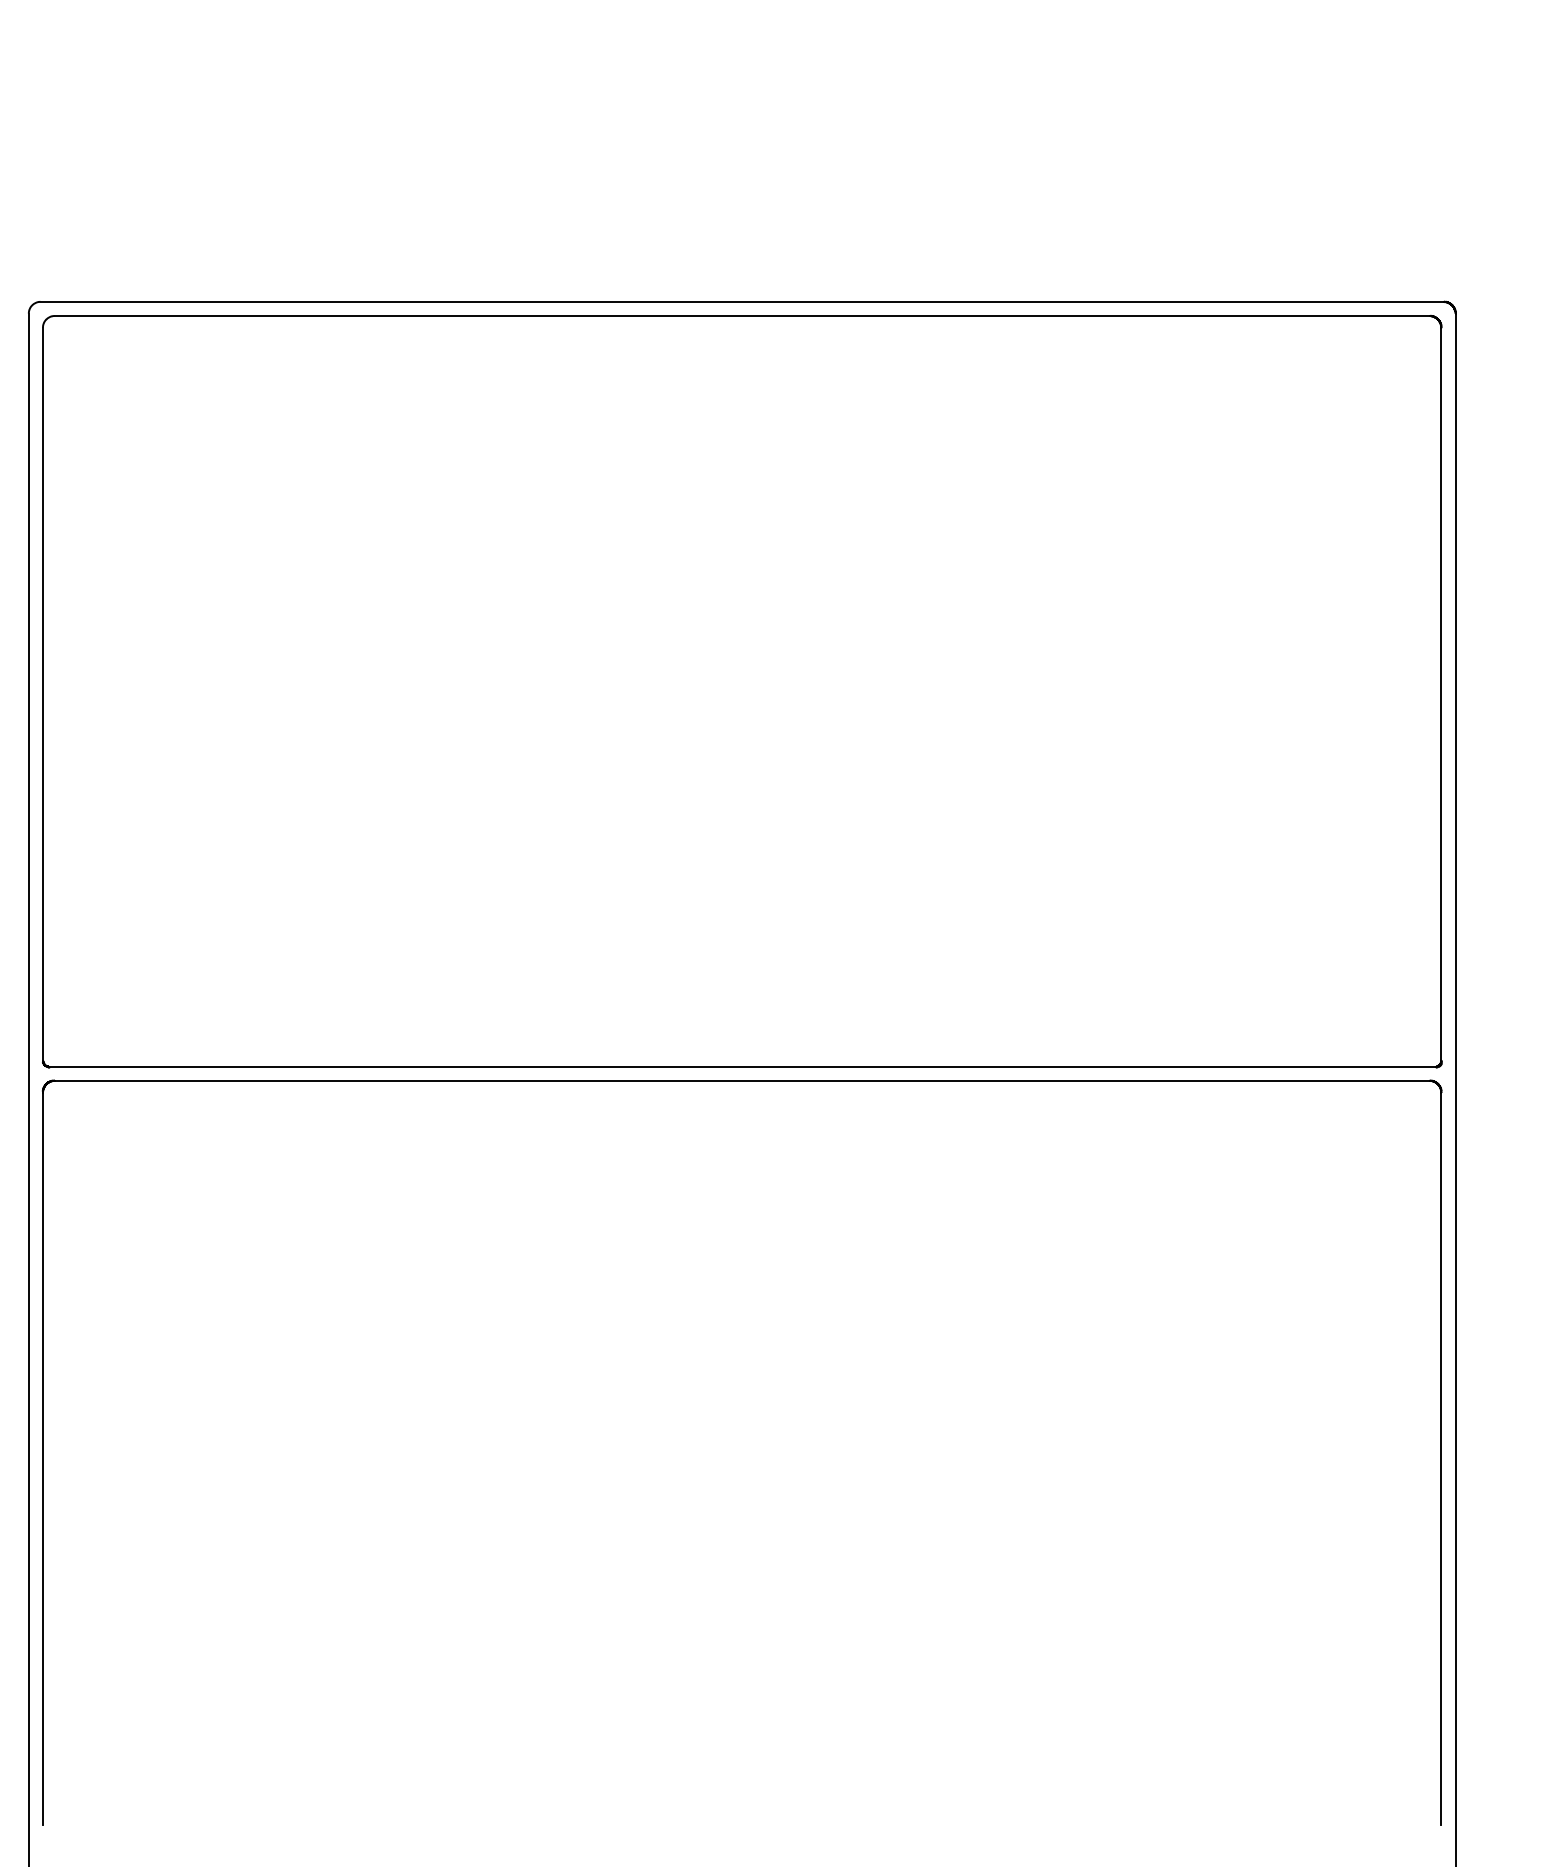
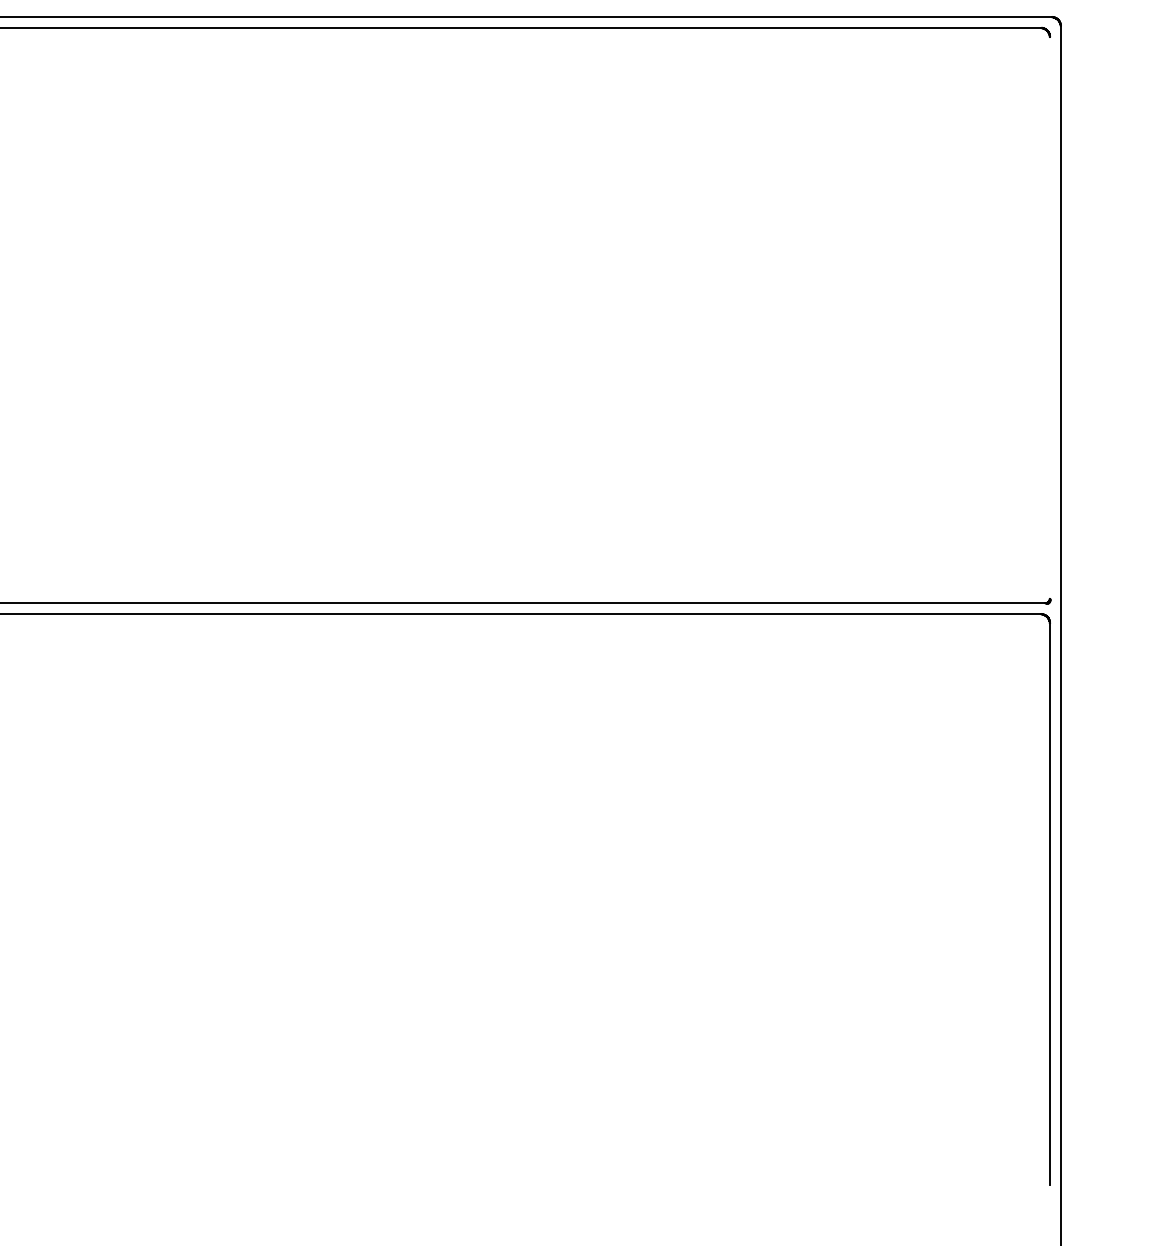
line: (1441, 693) -> (1049, 317), removed

